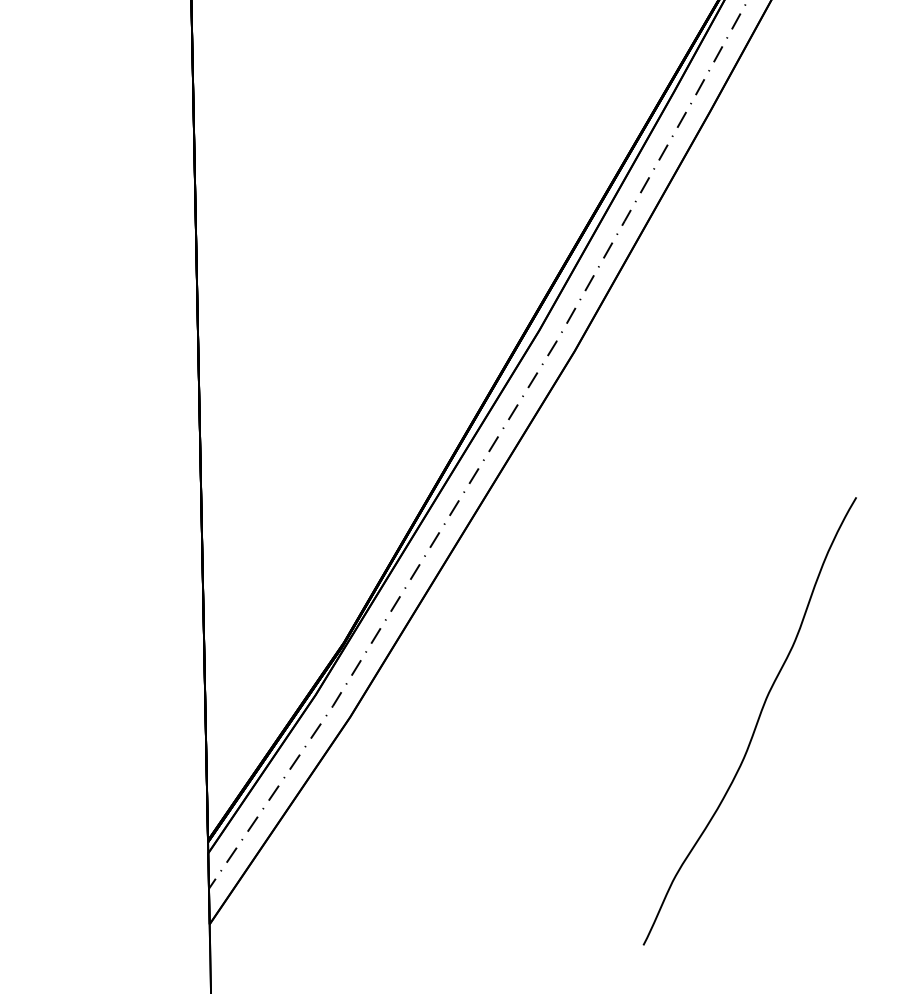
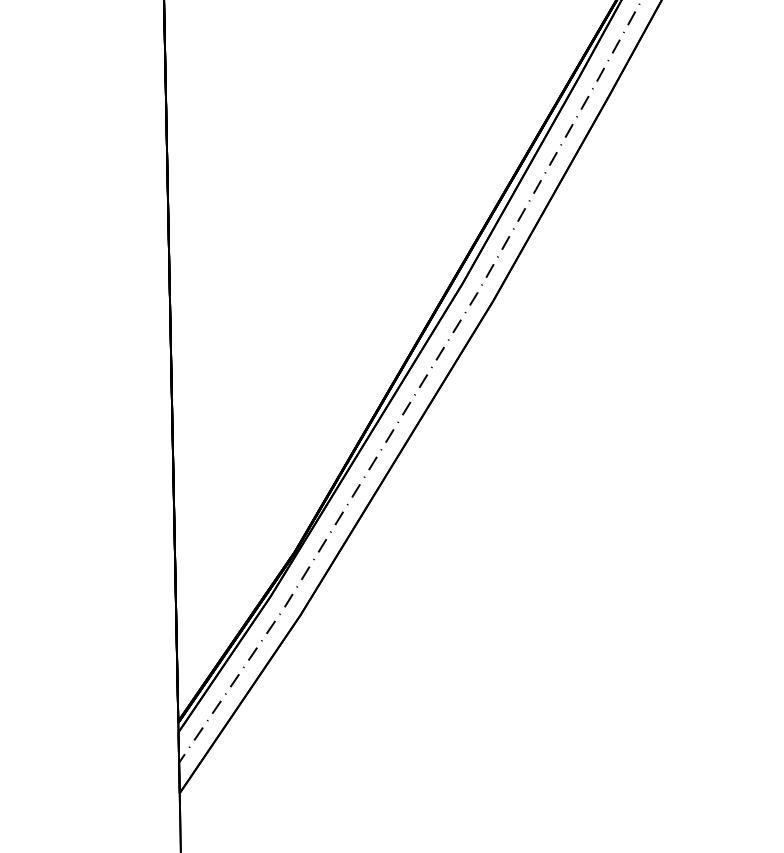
curve: (755, 724) -> (648, 621), removed

